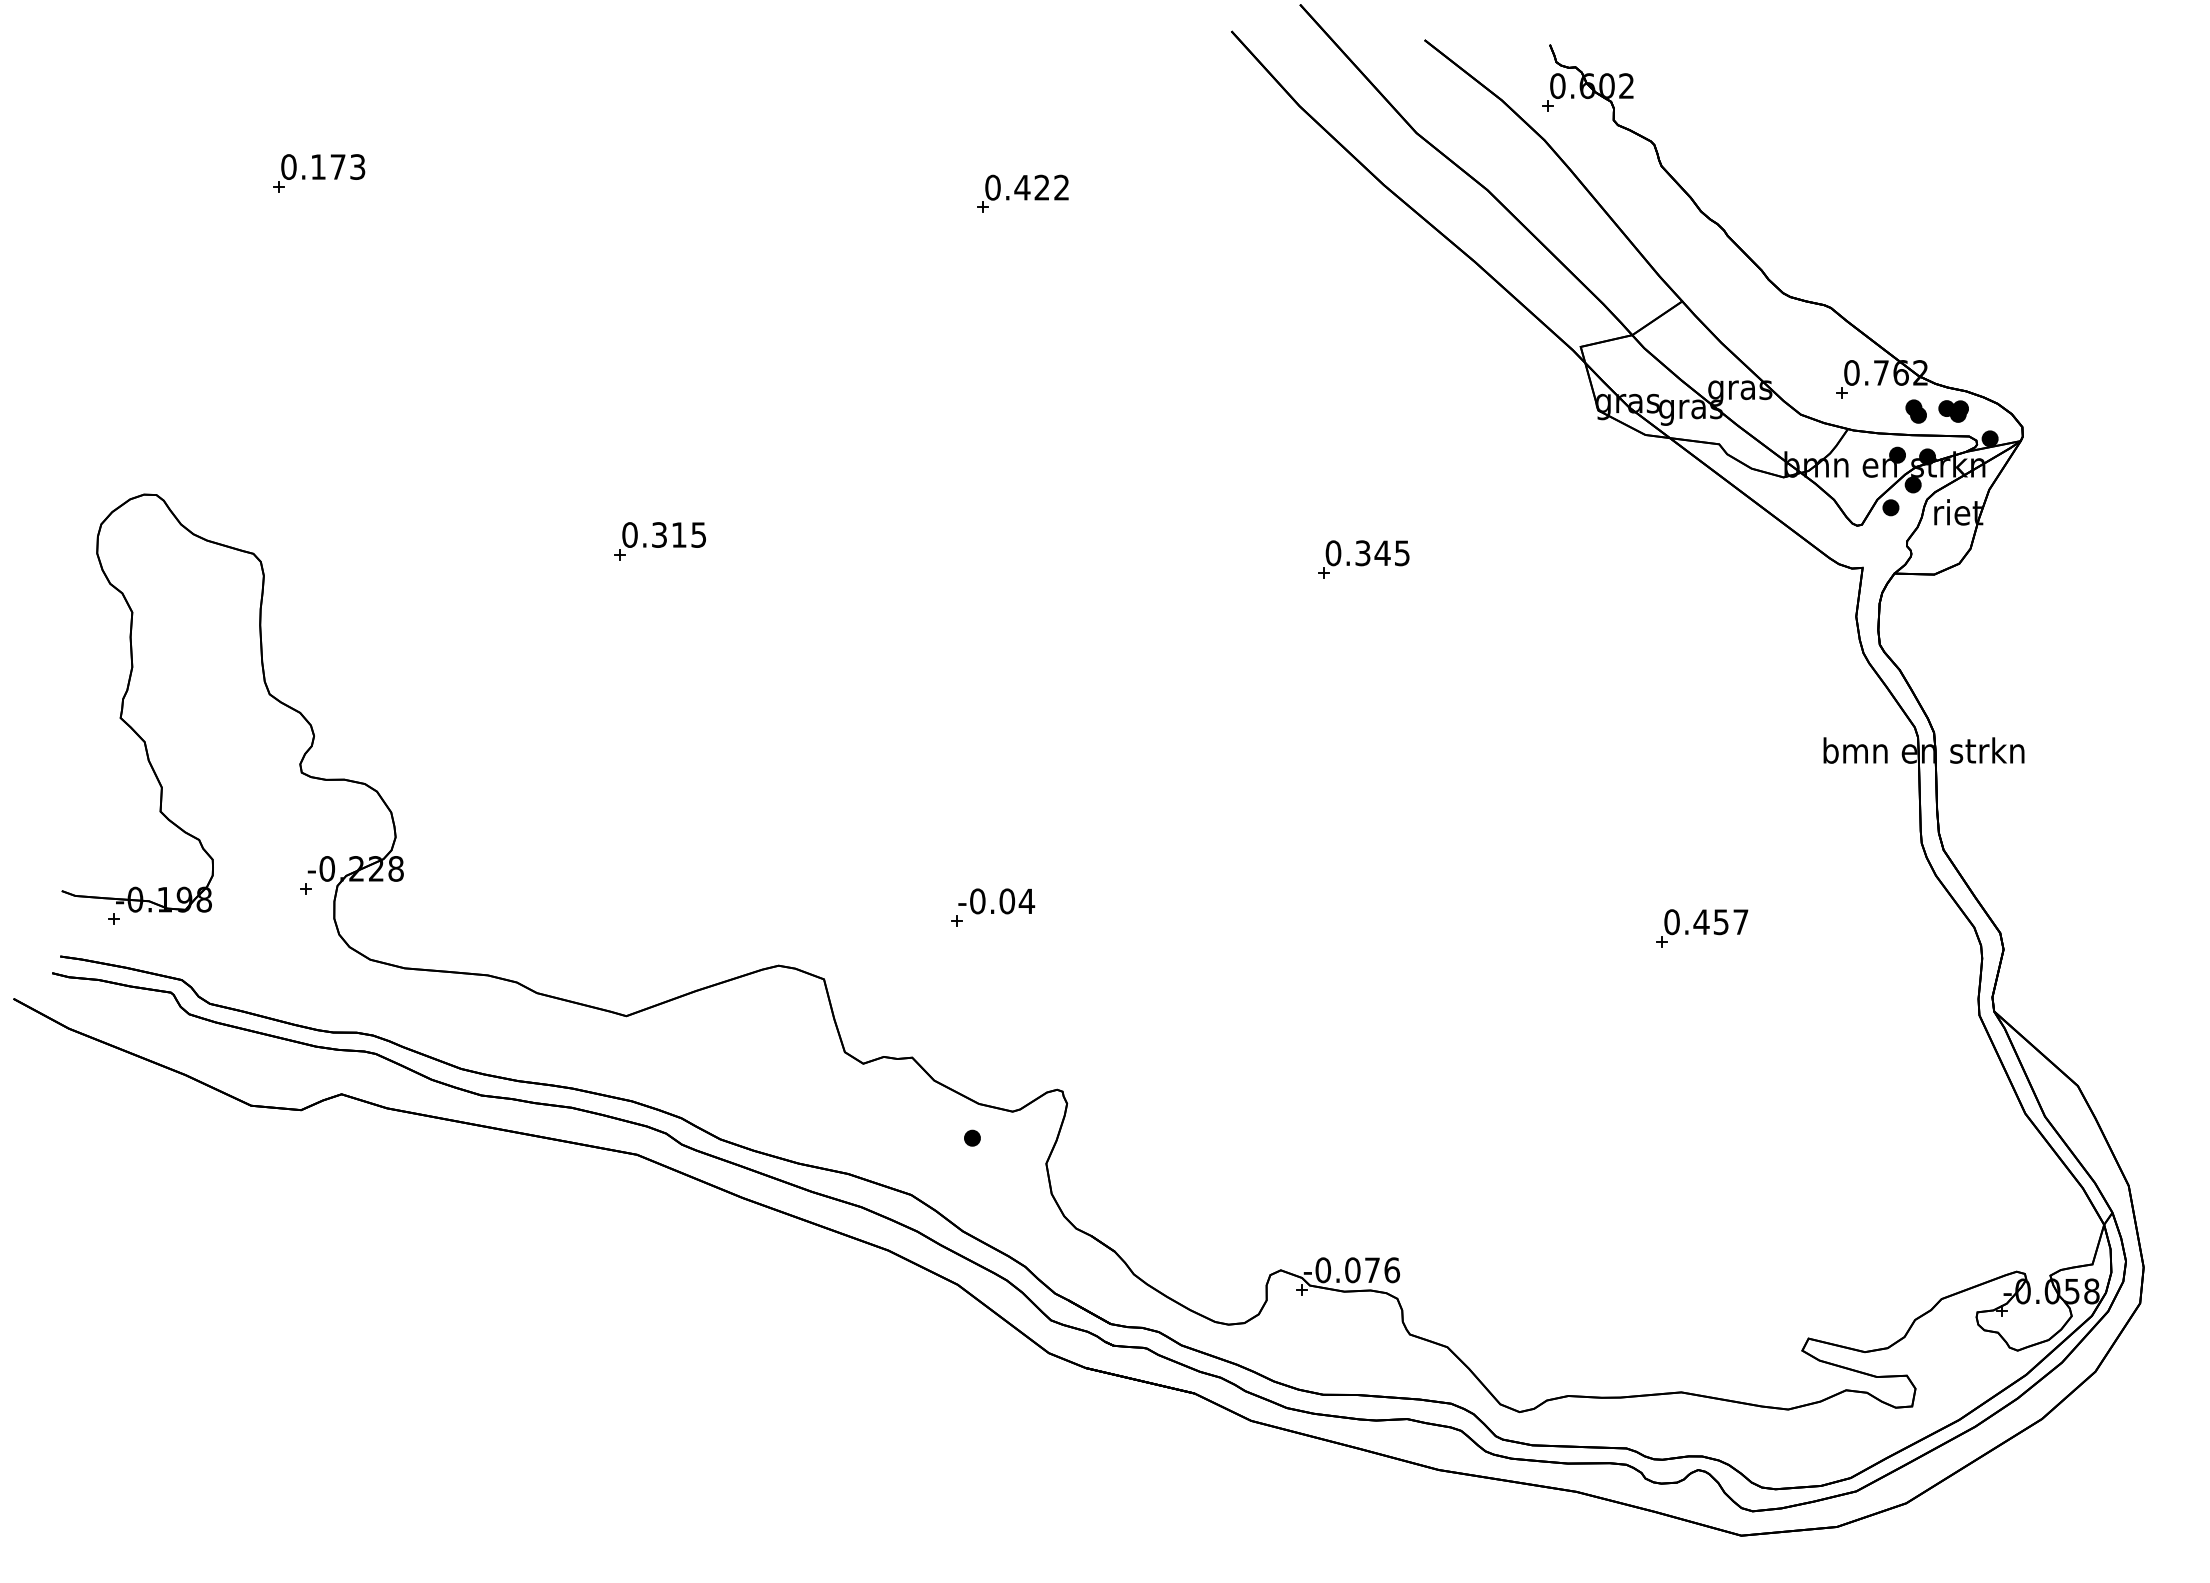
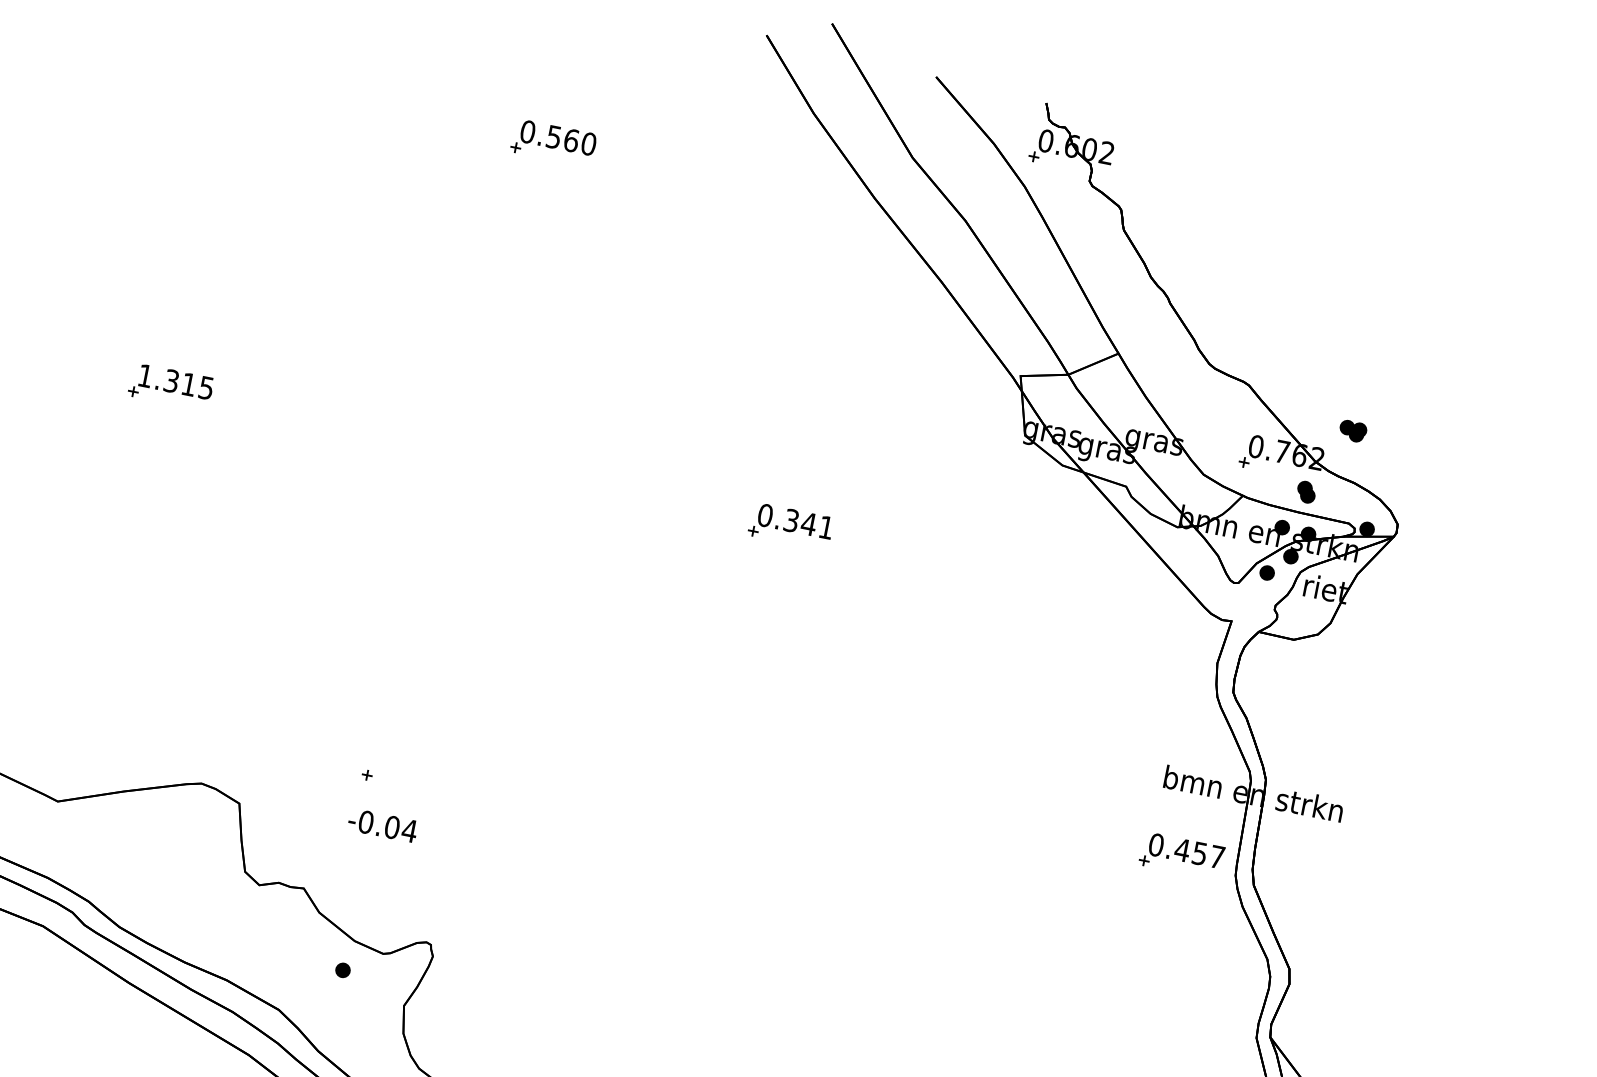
text: (1041, 187) -> (570, 140), 0.422 -> 0.560
part: (1953, 411) -> (1352, 431), moved
text: (629, 534) -> (145, 375), 0.315 -> 1.315
text: (1402, 553) -> (826, 527), 0.345 -> 0.341
text: (996, 901) -> (382, 825), moved
part: (1702, 928) -> (1182, 856), moved

